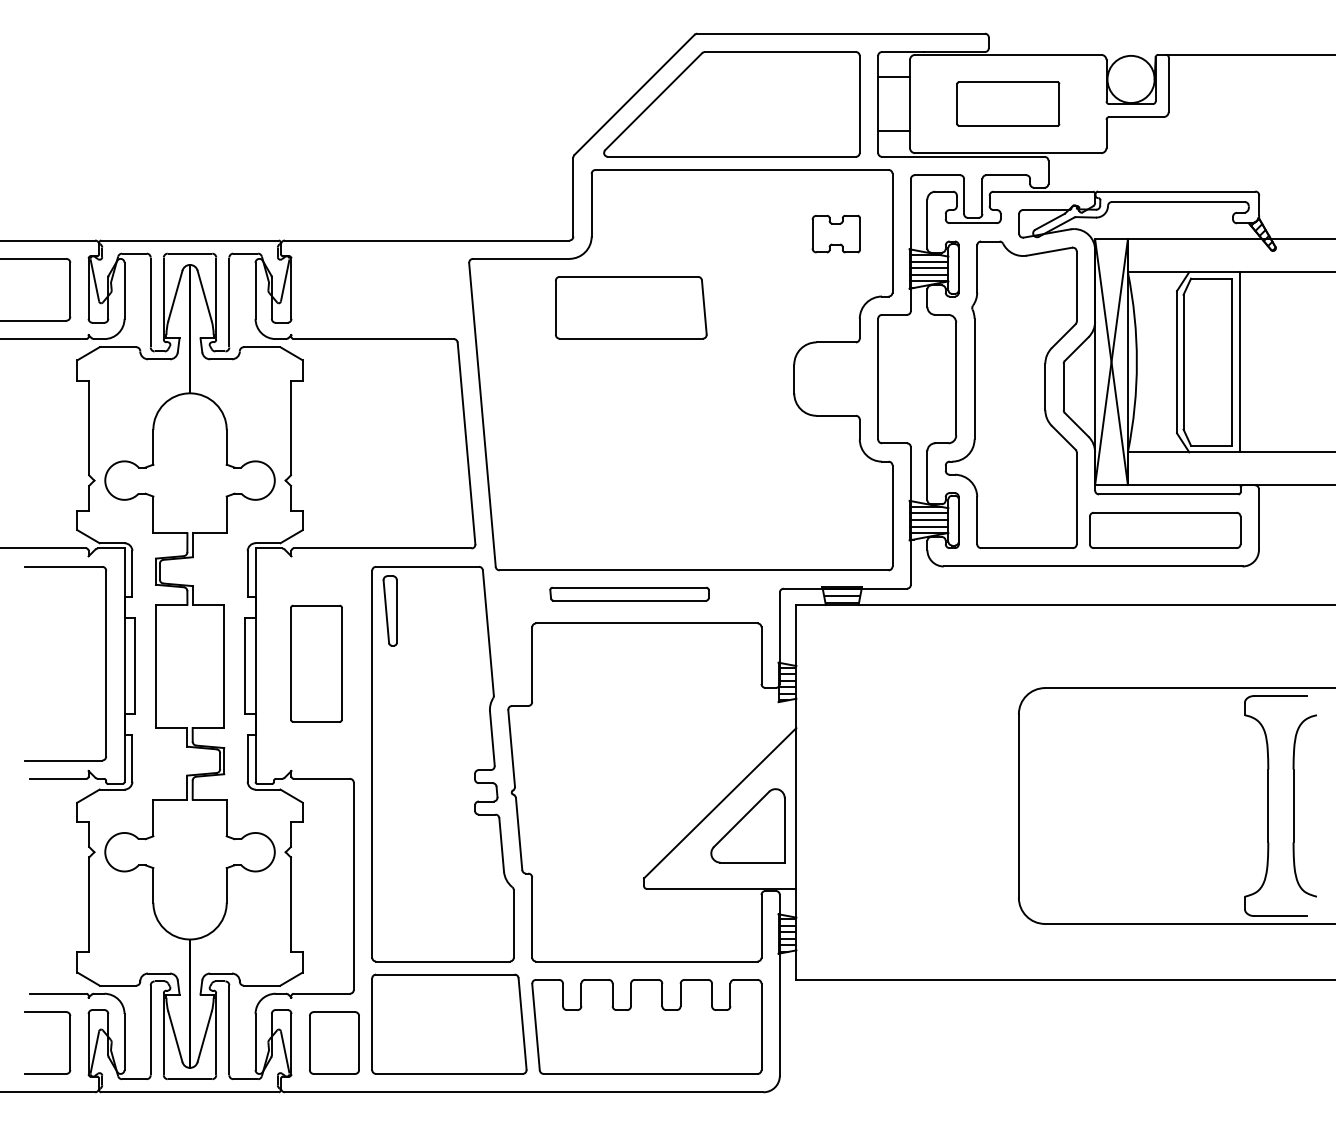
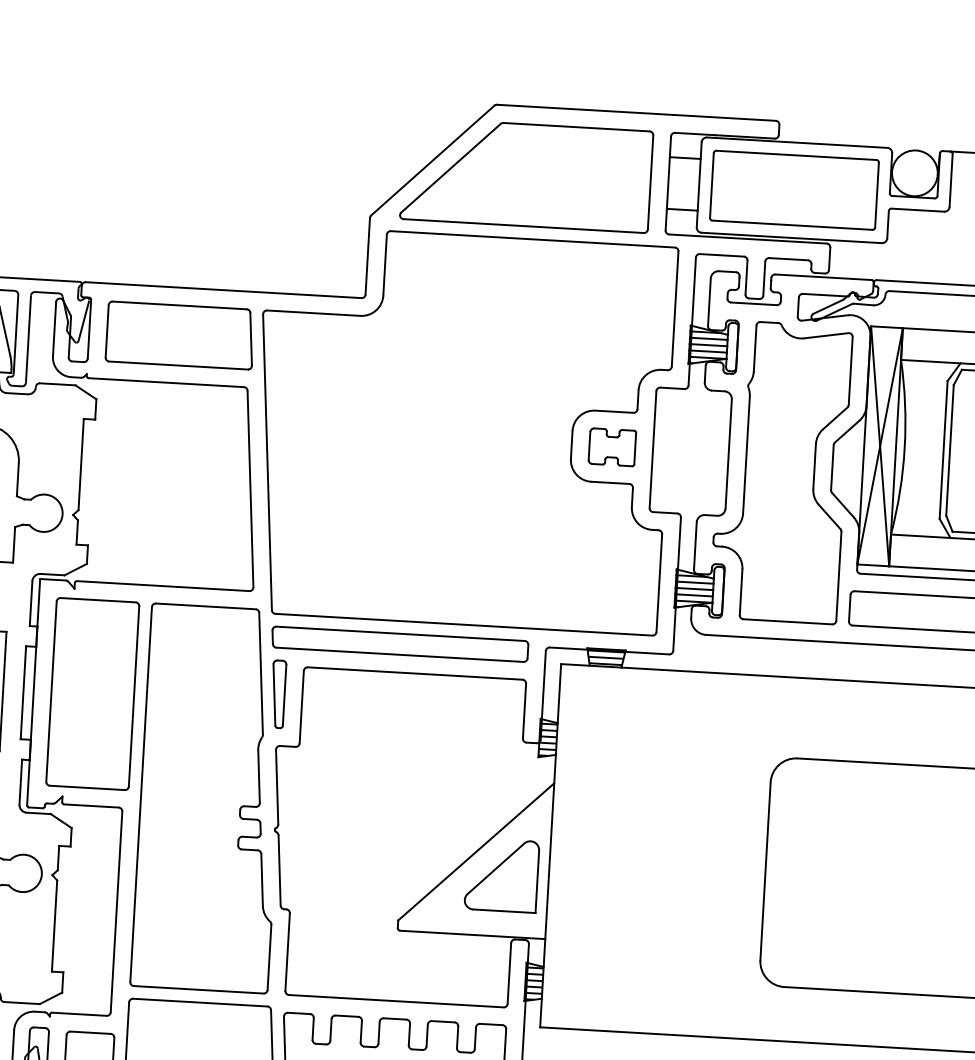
part: (1008, 103) -> (794, 189), size x1.67
part: (835, 233) -> (611, 446), moved
part: (631, 307) -> (180, 335), moved
part: (629, 593) -> (400, 643), size x1.67
part: (389, 610) -> (277, 693), moved
part: (316, 663) -> (92, 693), size x1.67

